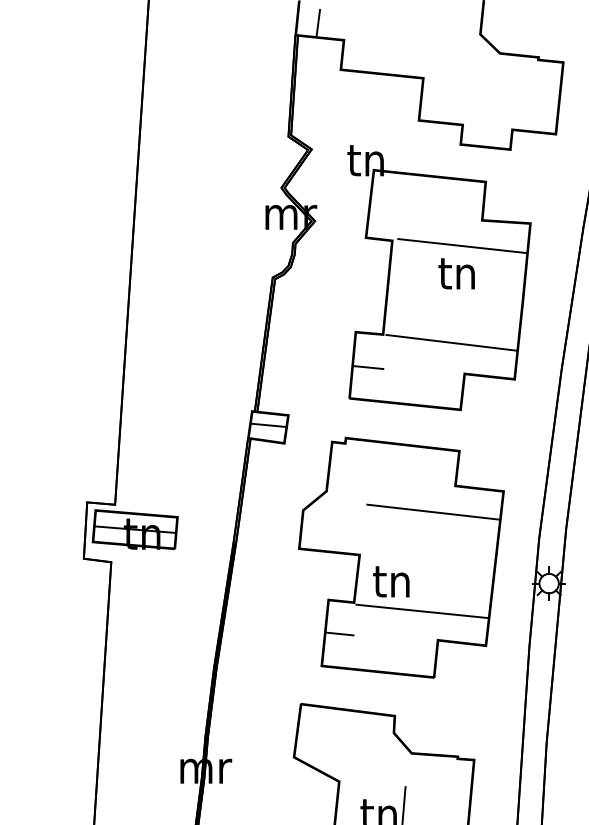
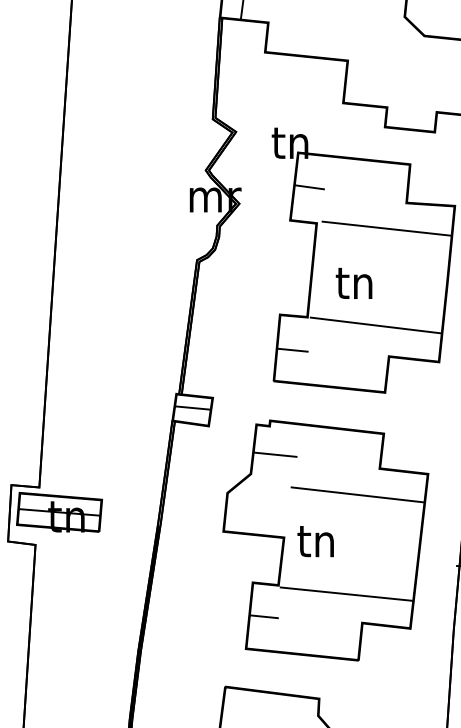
line: (385, 204) -> (309, 187), added
text: (456, 273) -> (353, 283), moved
line: (351, 471) -> (275, 454), added
text: (391, 581) -> (315, 541), moved

